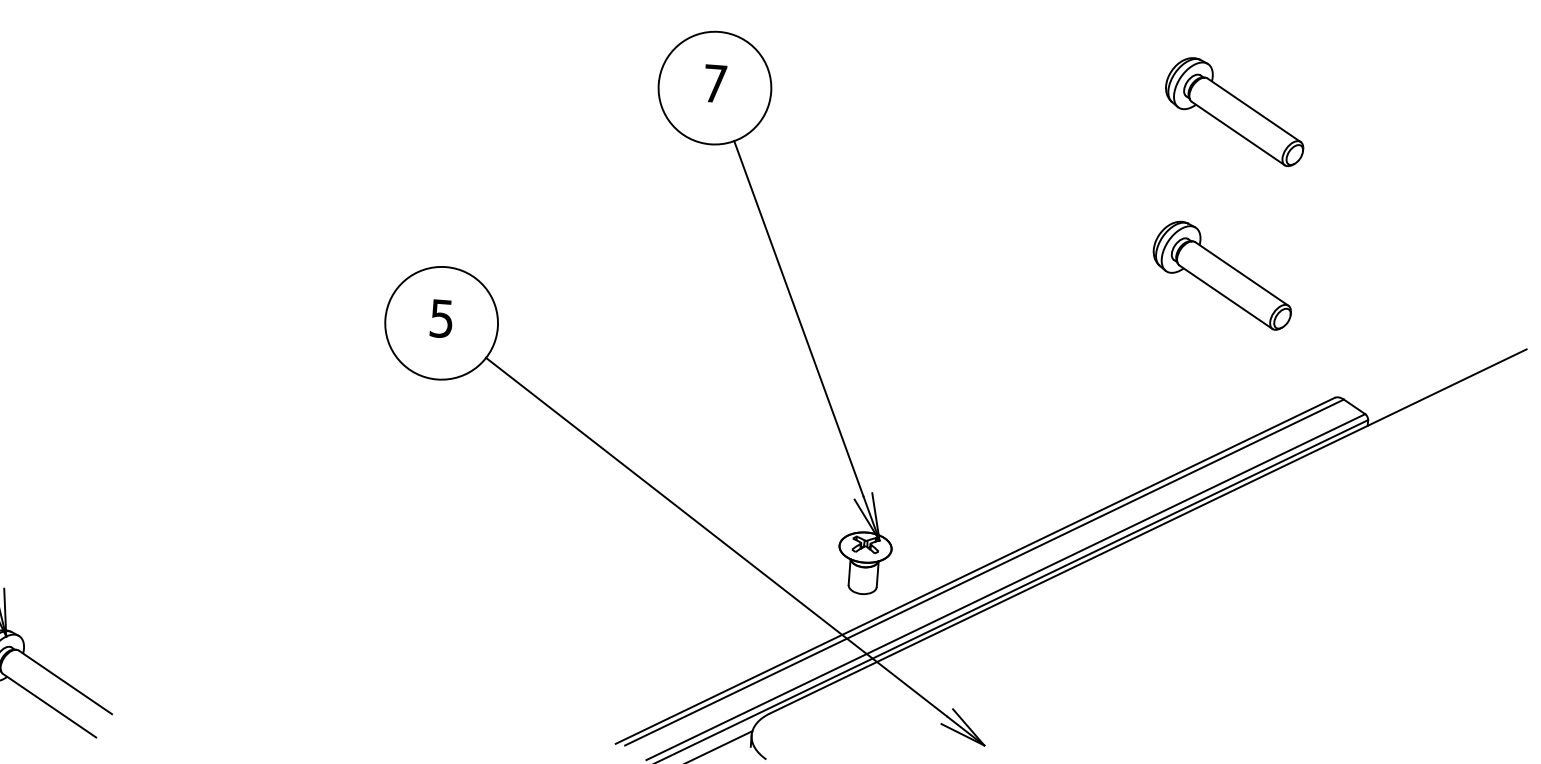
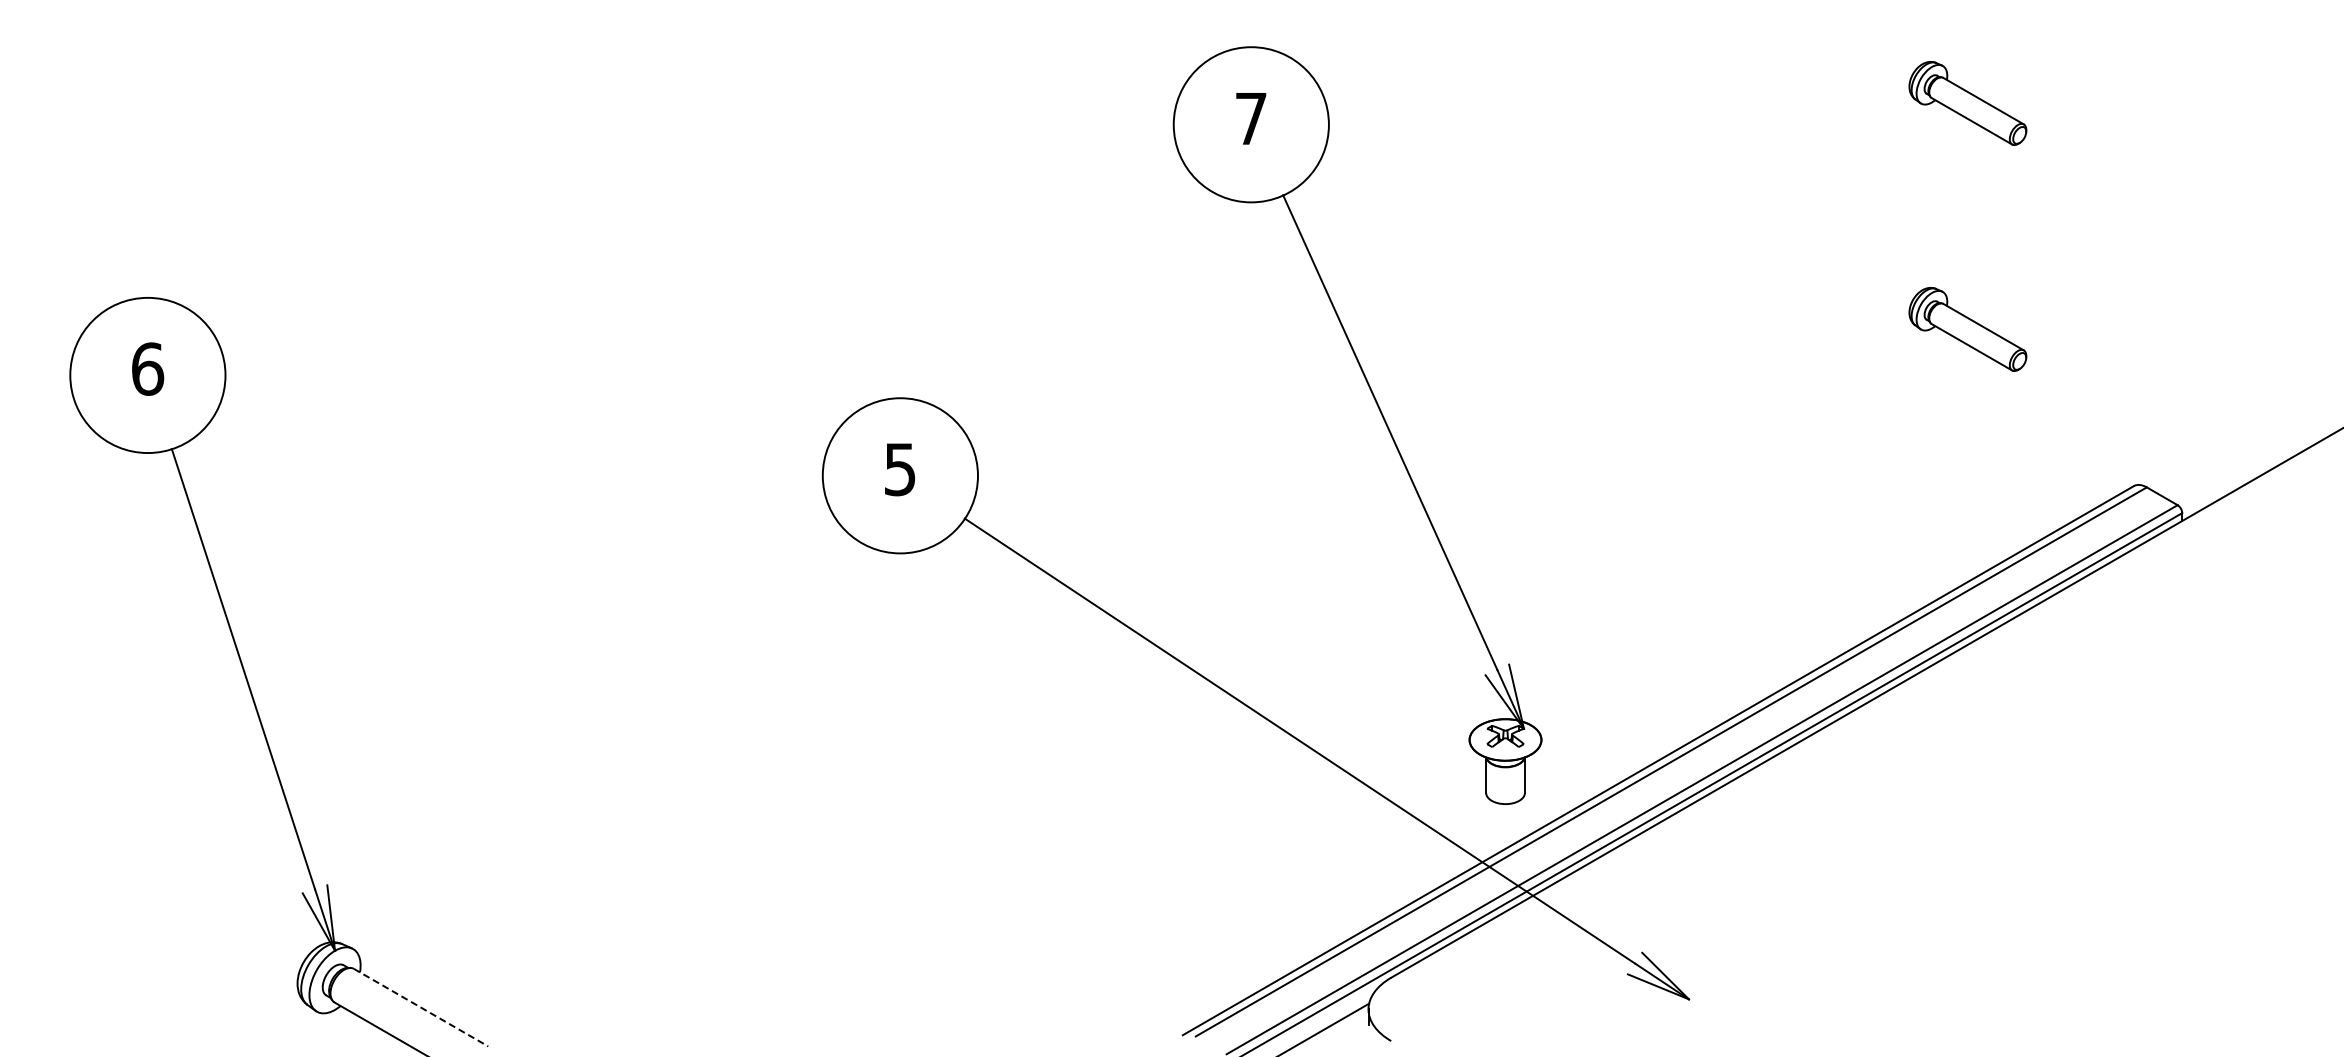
part: (1234, 111) -> (1967, 103), size x0.6
part: (1222, 275) -> (1967, 329), size x0.6
line: (65, 682) -> (421, 1007), solid -> dashed

